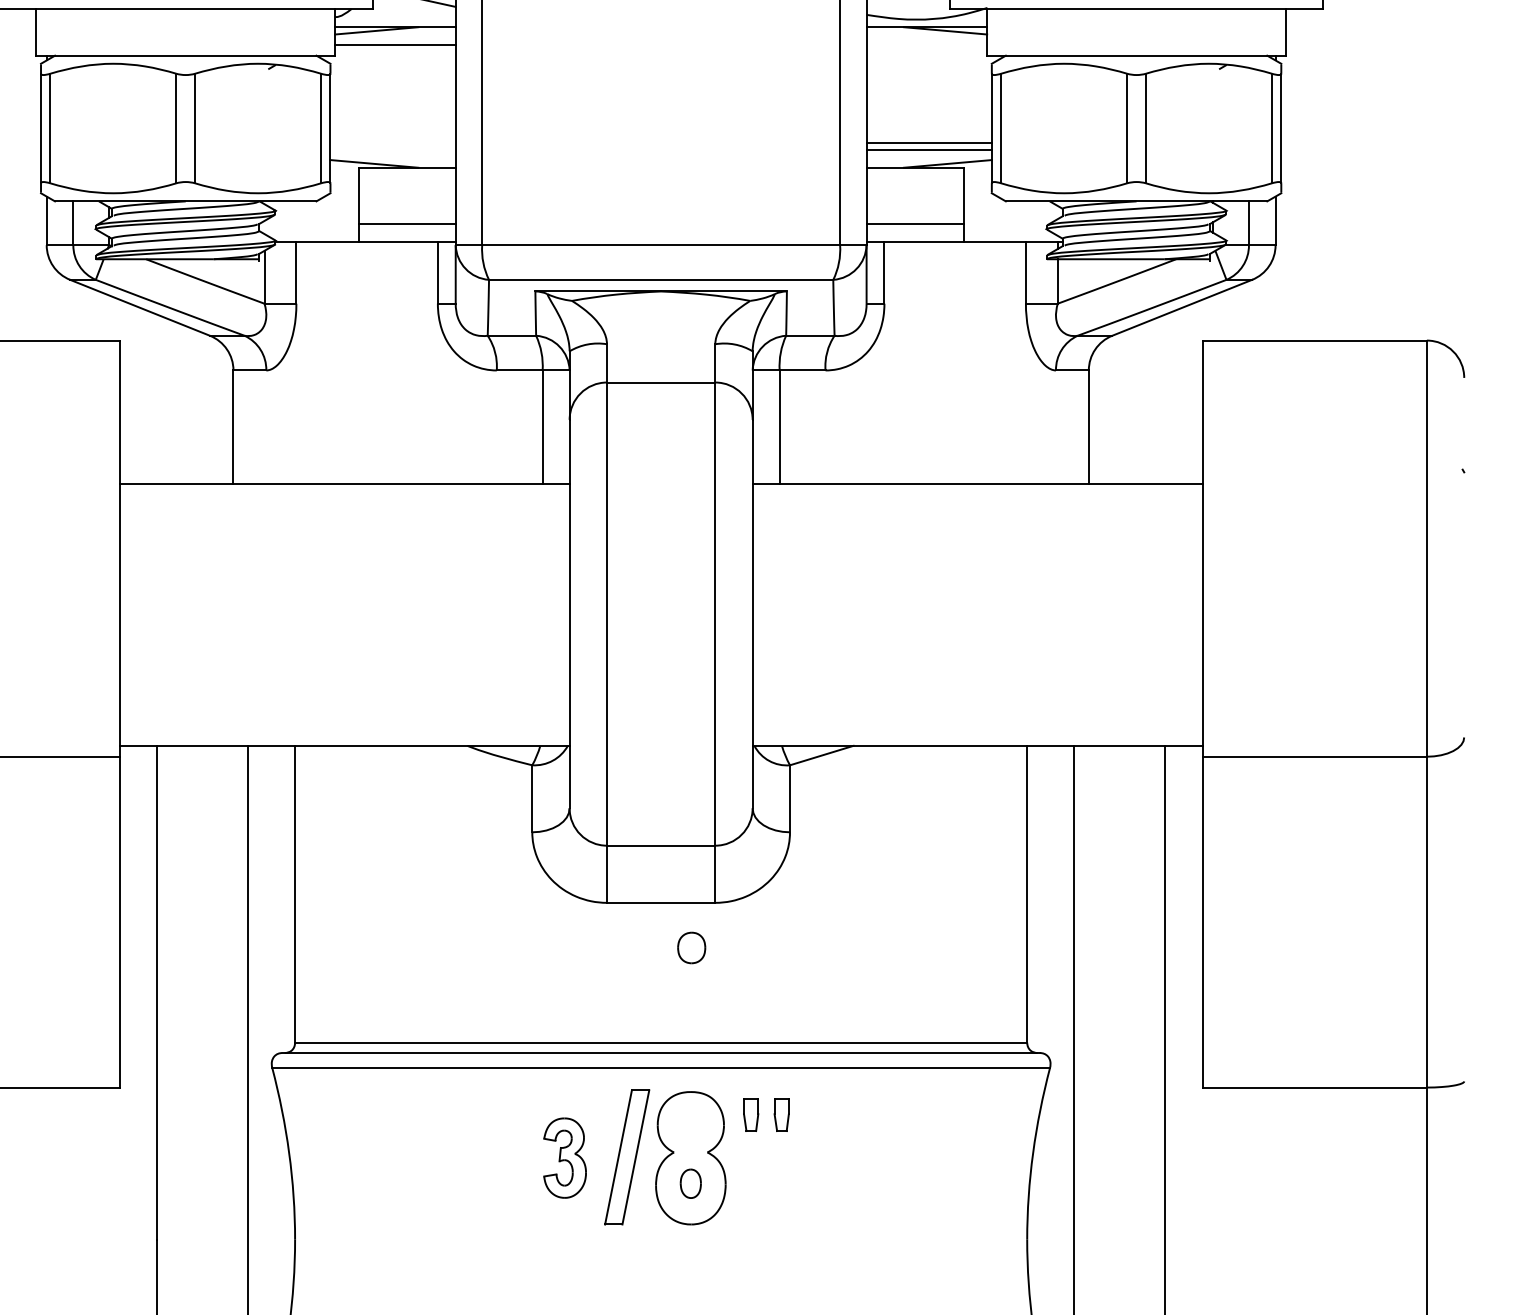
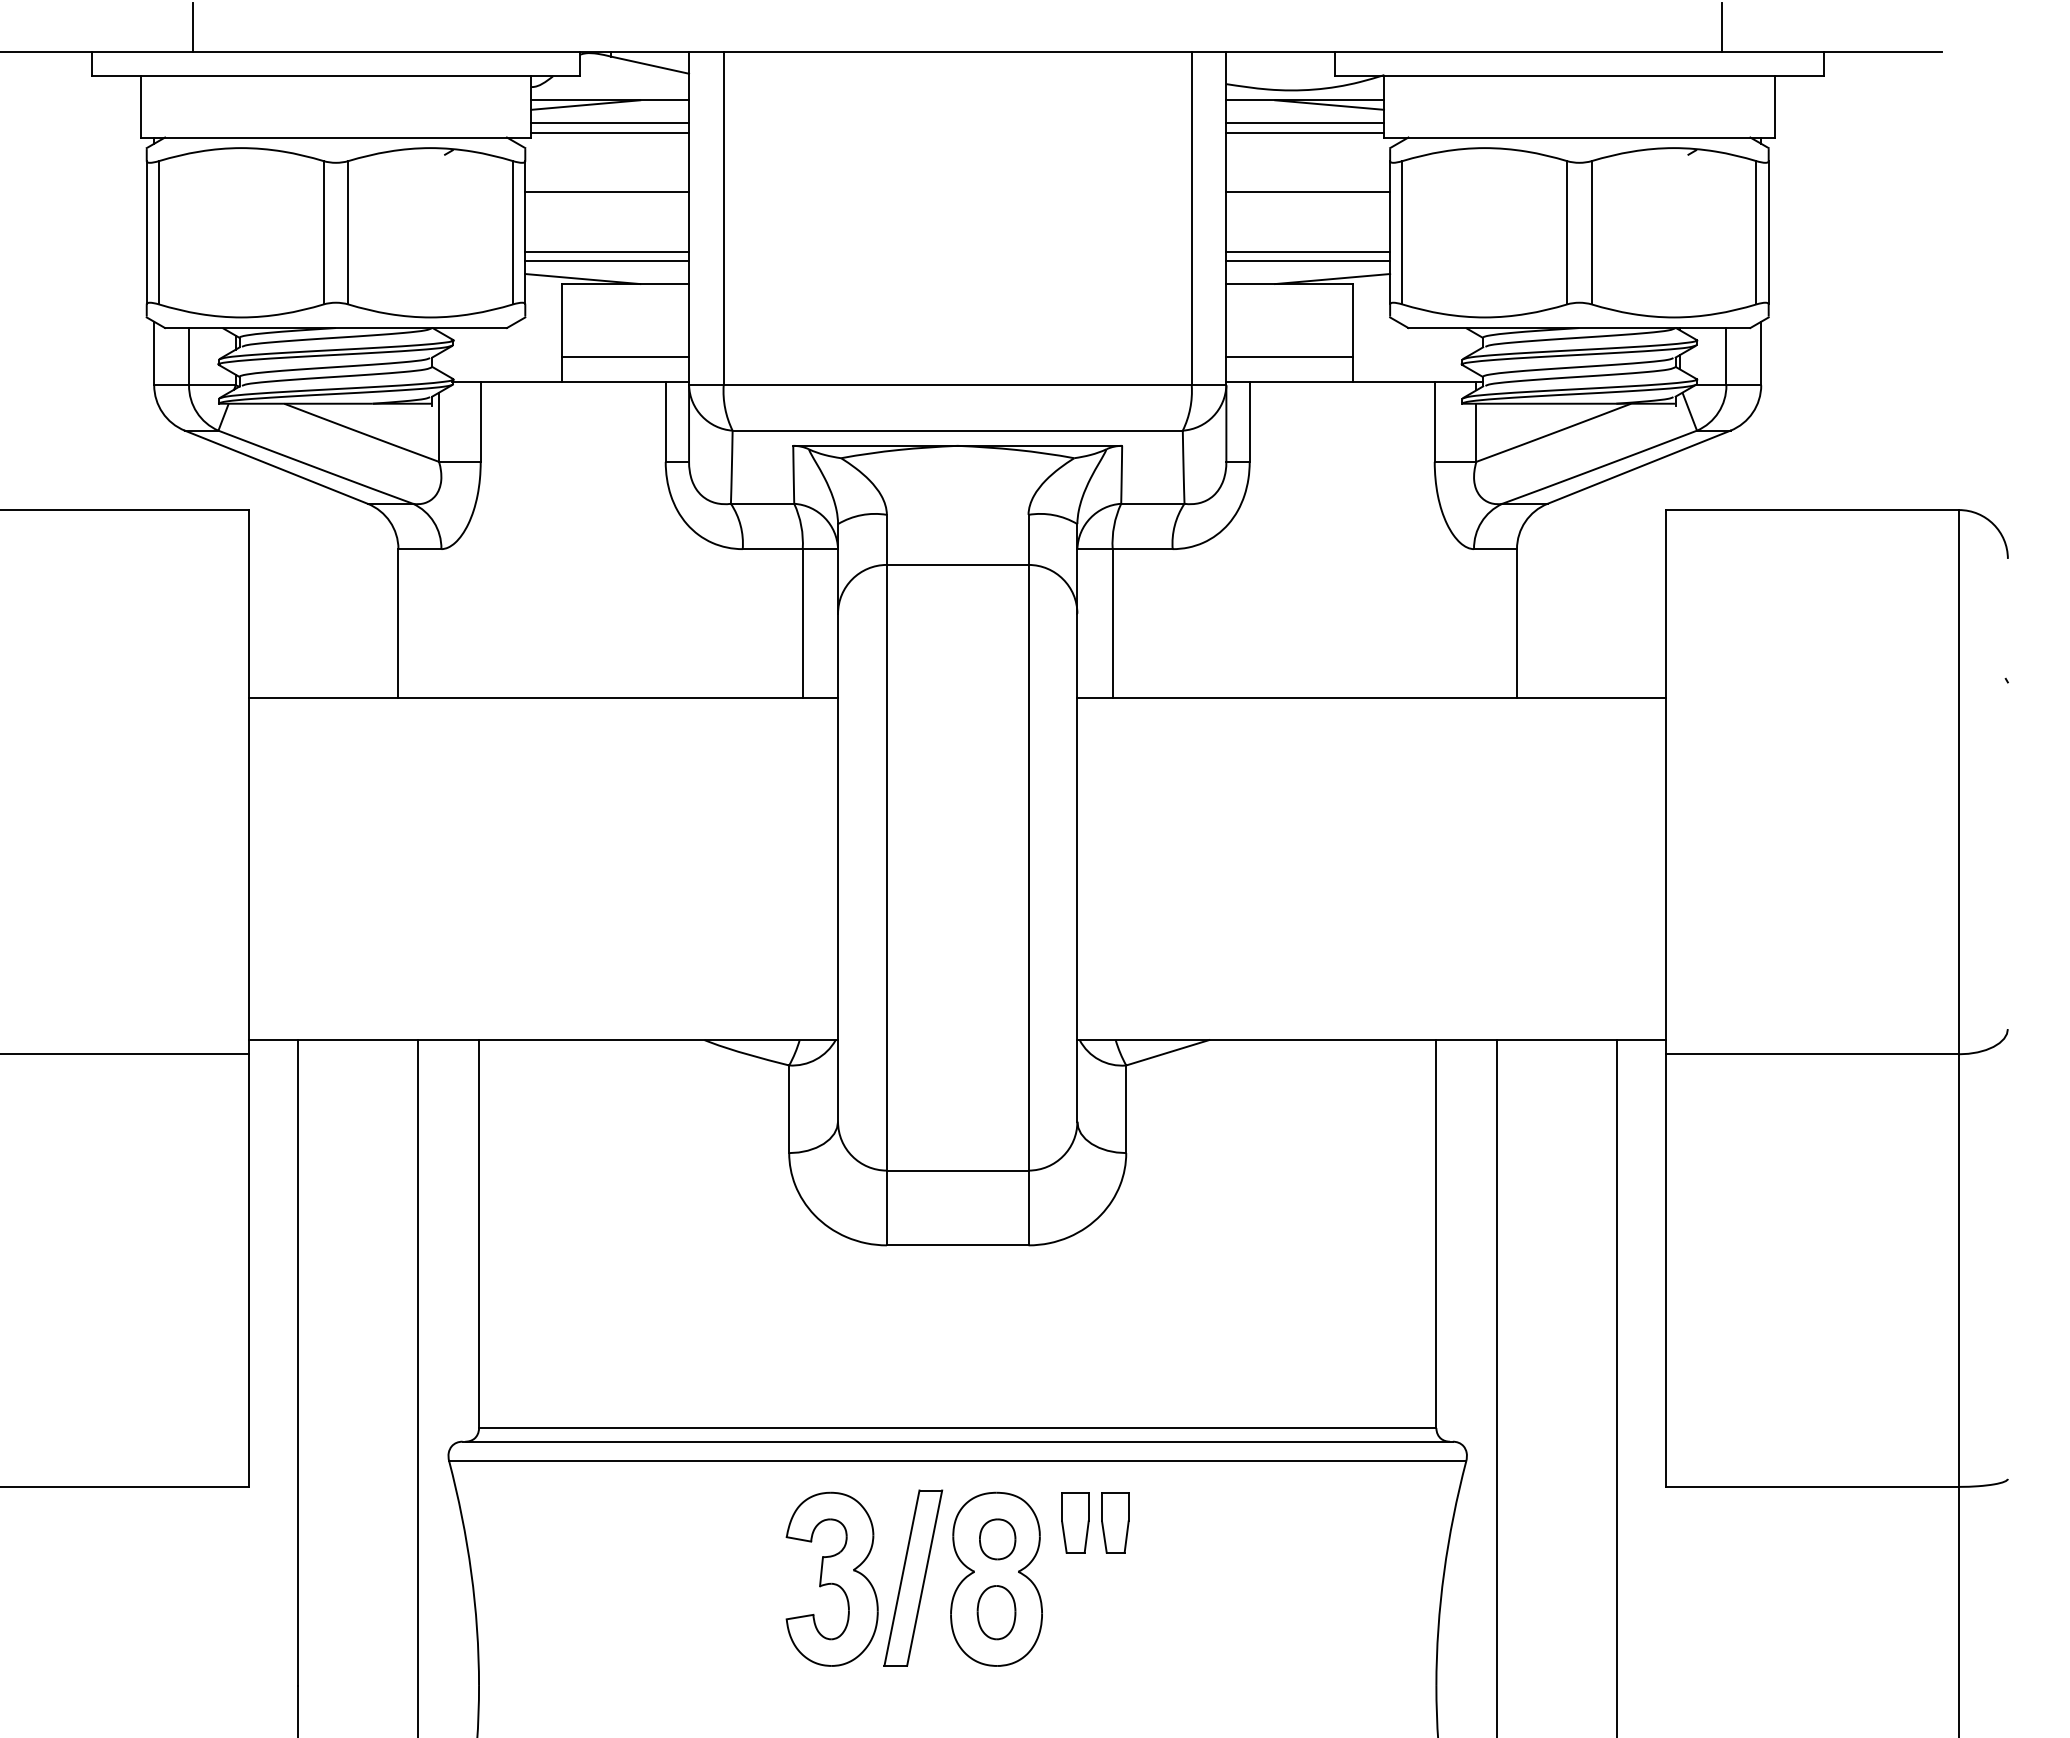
line: (927, 44) -> (1305, 123), added
line: (395, 51) -> (610, 132), added
line: (927, 51) -> (1305, 132), added
line: (393, 97) -> (607, 192), added
line: (929, 97) -> (1308, 192), added
line: (393, 142) -> (607, 251), added
line: (393, 150) -> (607, 261), added
part: (691, 948) -> (997, 1539), moved
part: (751, 1114) -> (1075, 1522), size x1.43
part: (781, 1114) -> (1115, 1522), size x1.43
part: (564, 1157) -> (831, 1578), size x1.67
part: (690, 1183) -> (996, 1612), size x1.43

